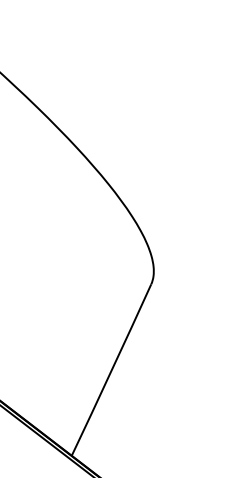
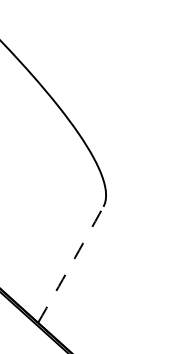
arc: (112, 369) -> (71, 264), solid -> dashed

